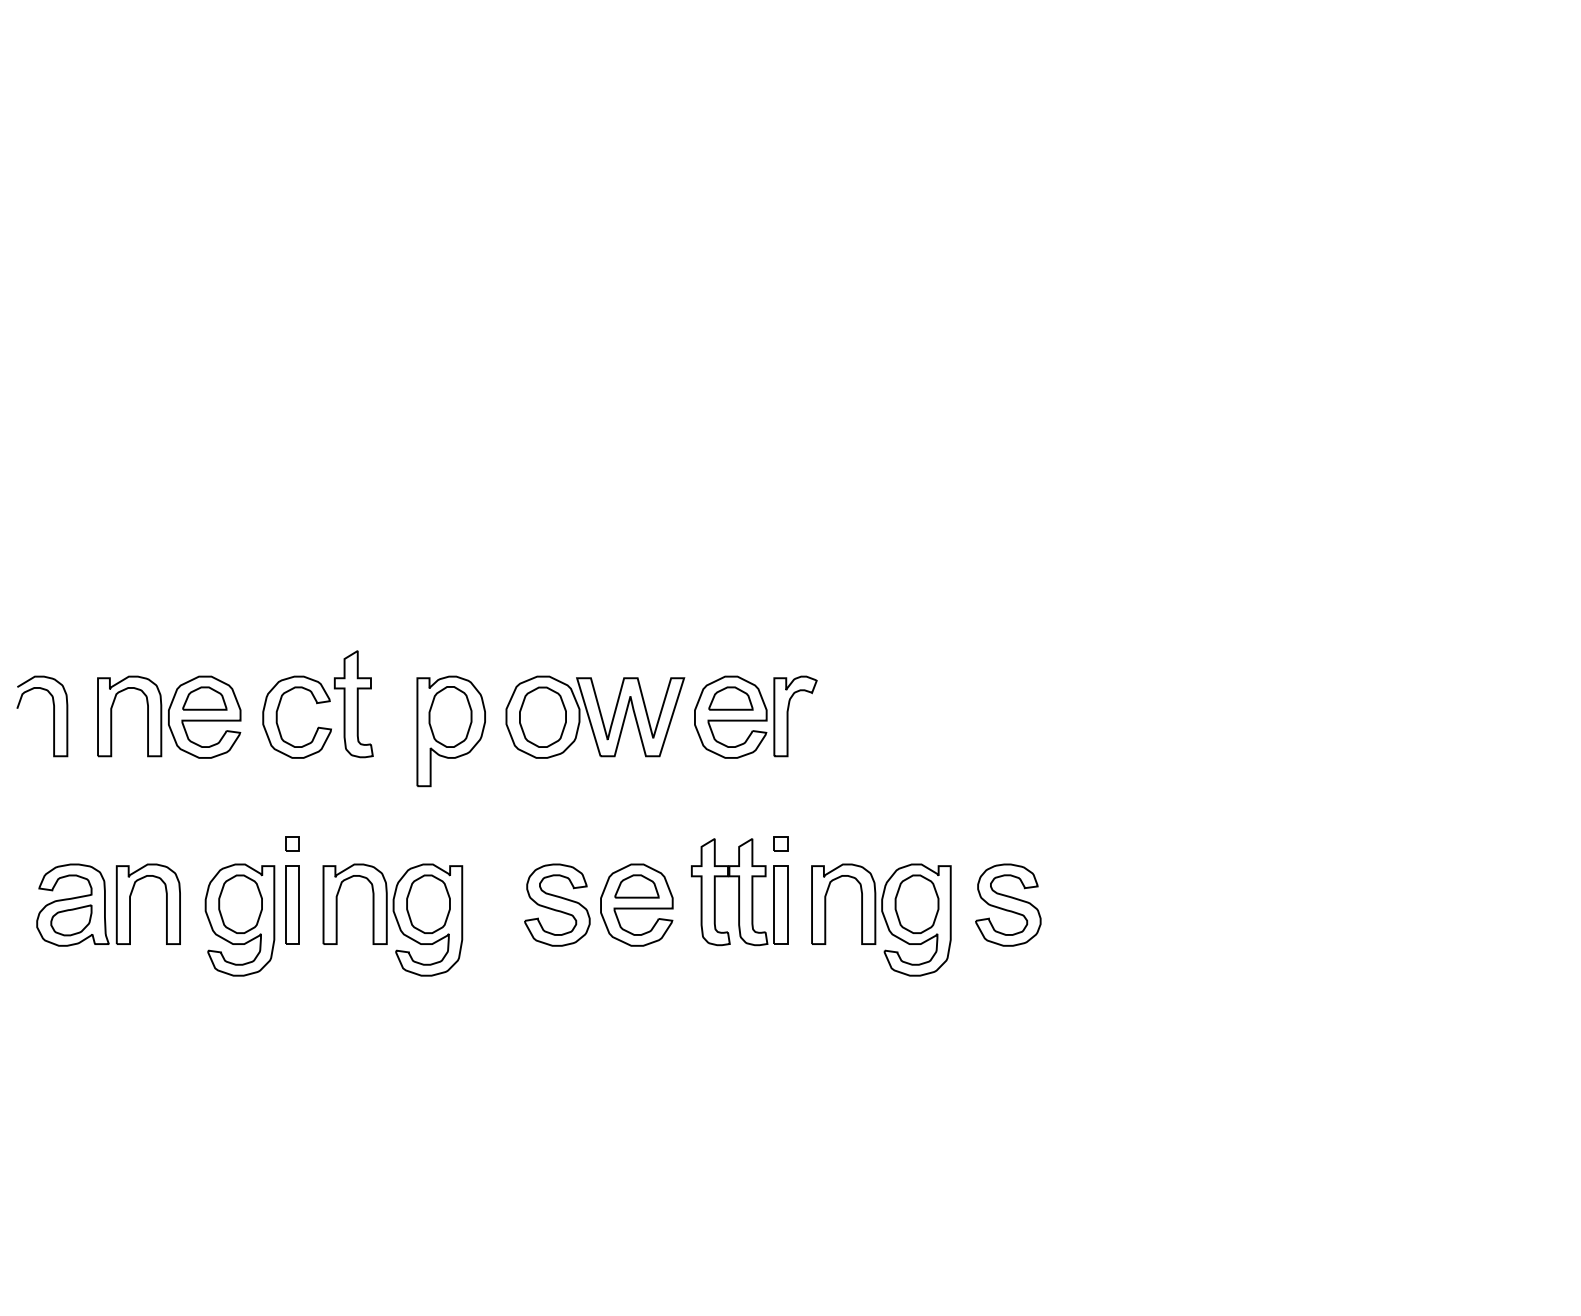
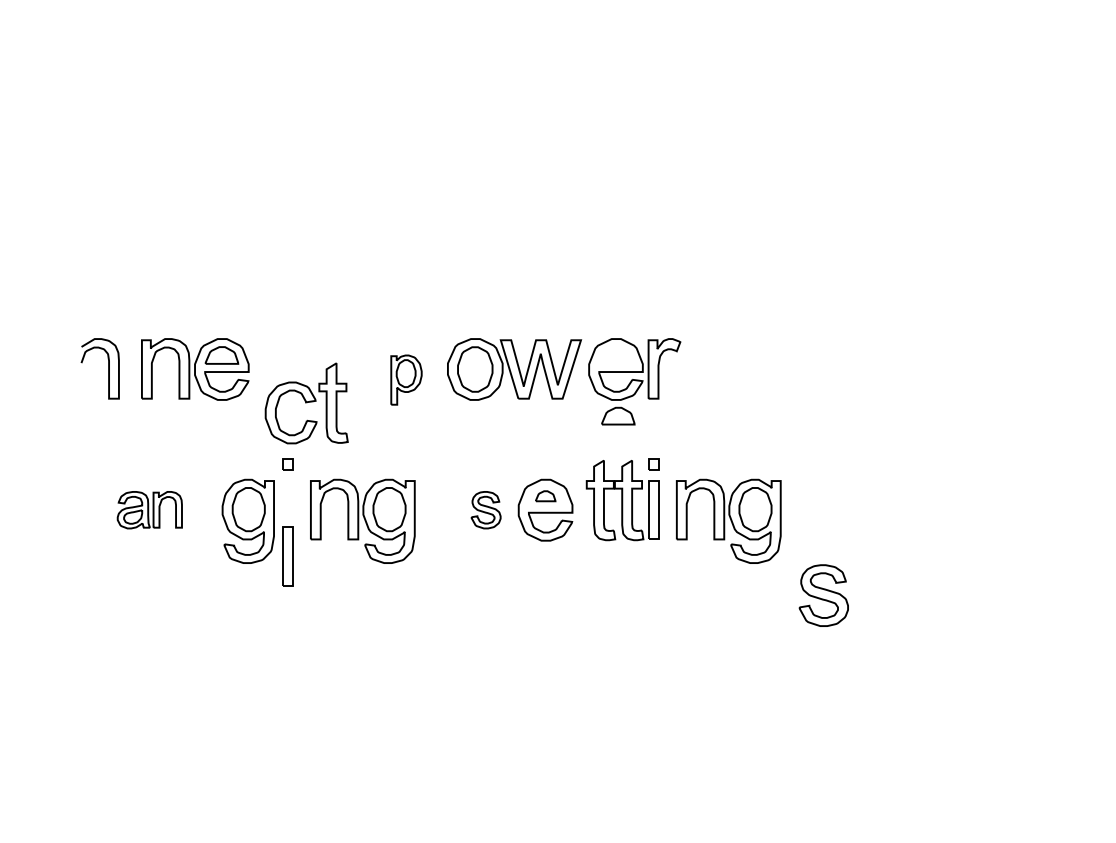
part: (730, 698) -> (617, 416), moved
part: (317, 704) -> (306, 403), moved
part: (450, 731) -> (406, 380), size x0.6
part: (636, 886) -> (545, 496), size x0.6
part: (108, 904) -> (149, 509), size x0.6
part: (292, 904) -> (287, 556), moved
part: (557, 904) -> (486, 509), size x0.6
part: (1008, 904) -> (823, 595), moved

